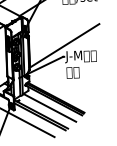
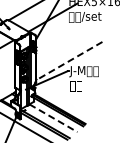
line: (63, 46) -> (68, 61), solid -> dashed
line: (49, 108) -> (53, 118), solid -> dashed

